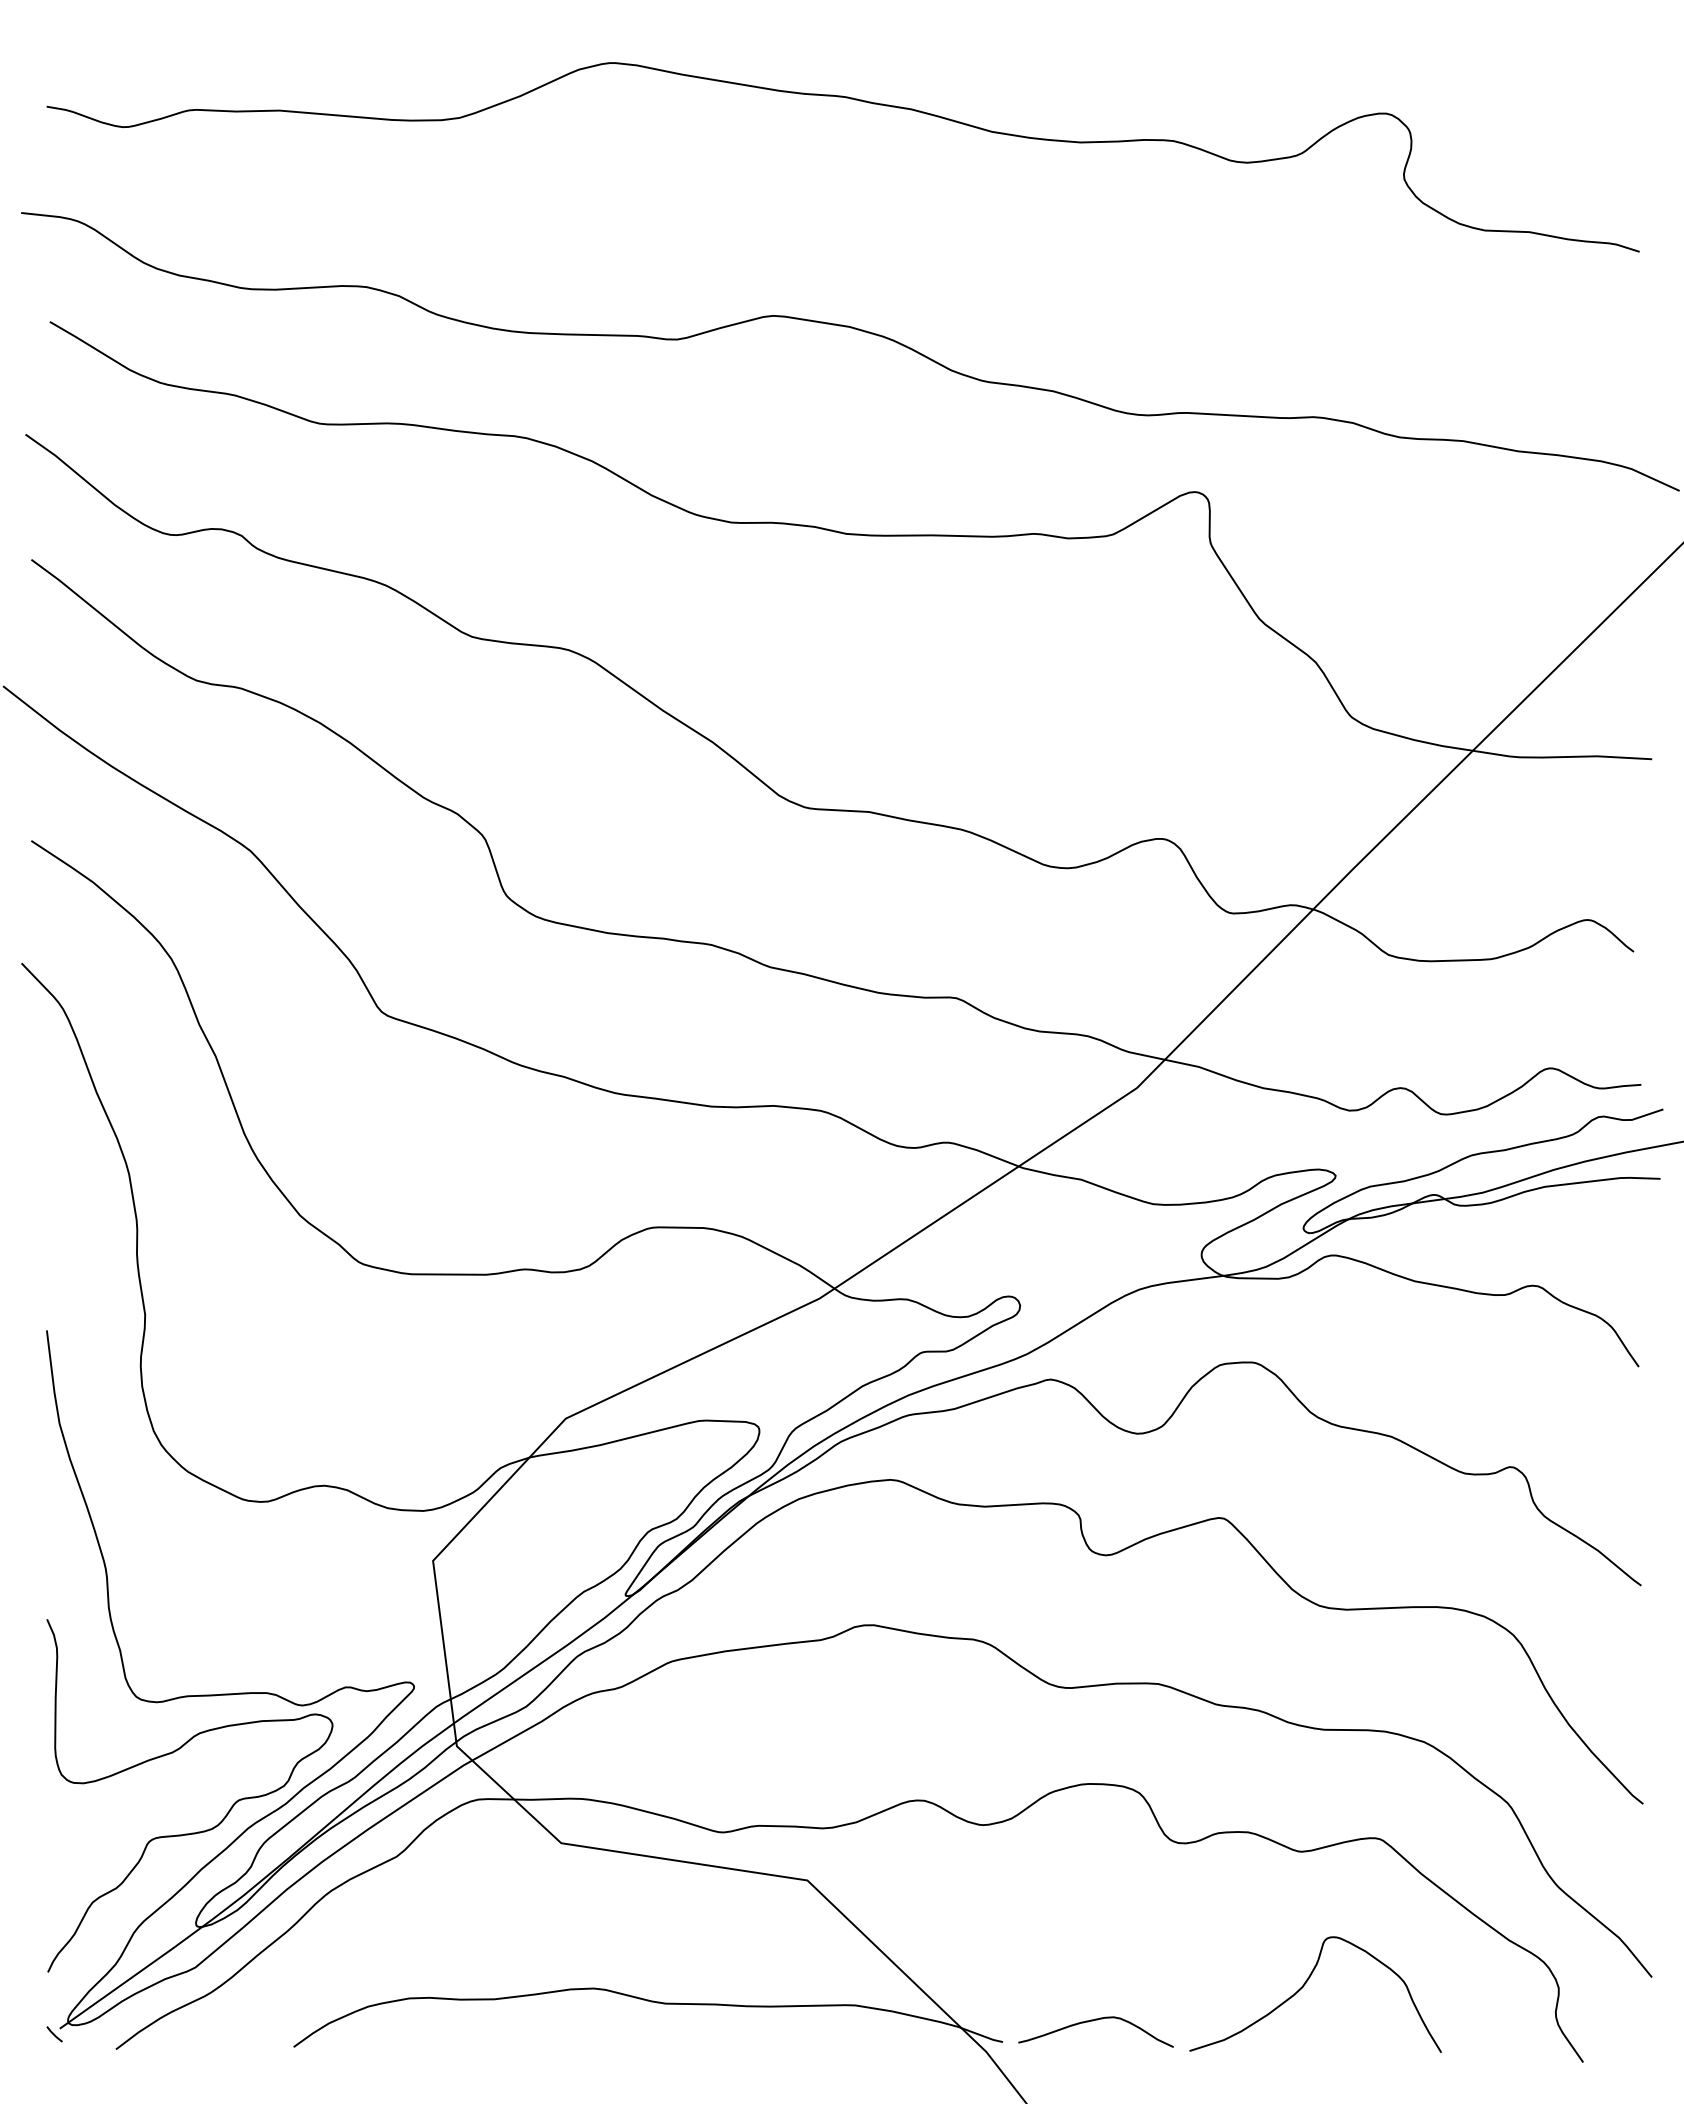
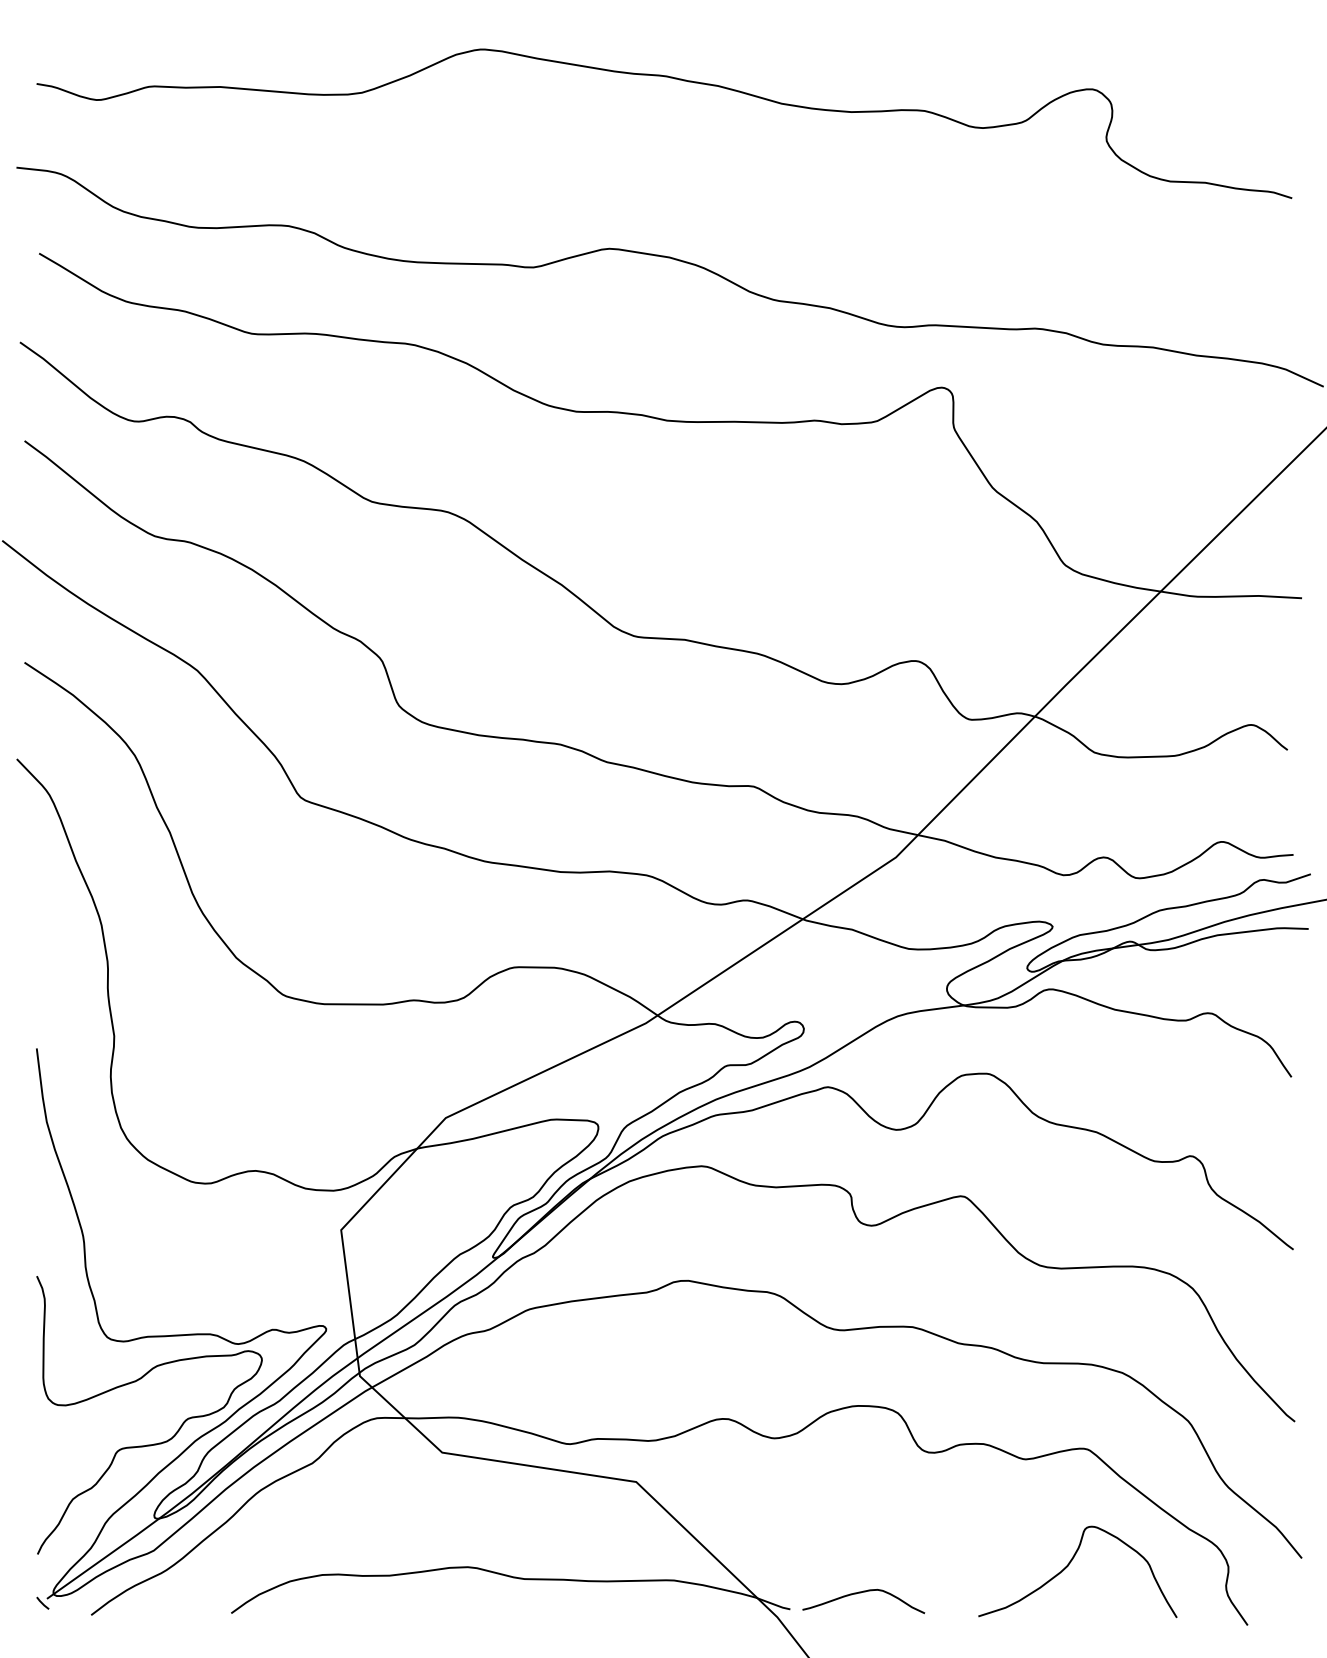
curve: (1304, 1986) -> (1069, 1565), moved

